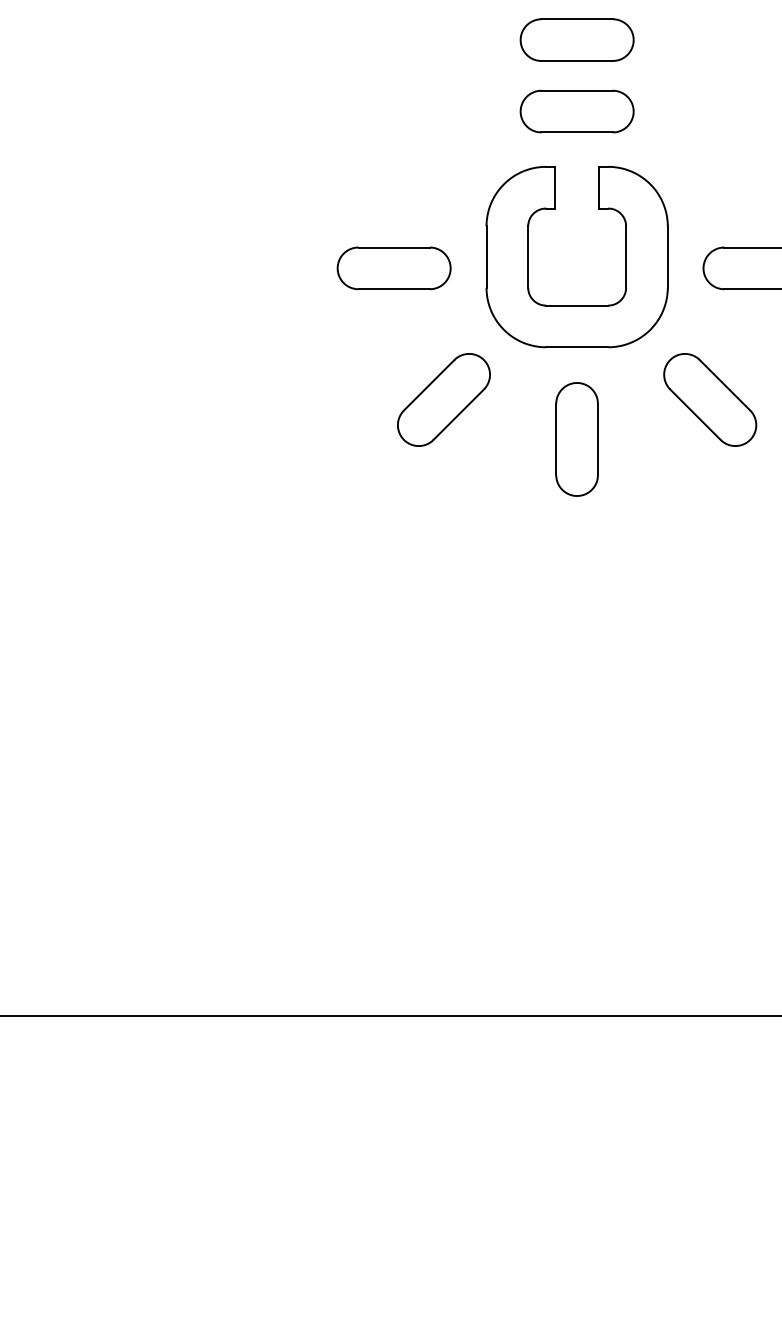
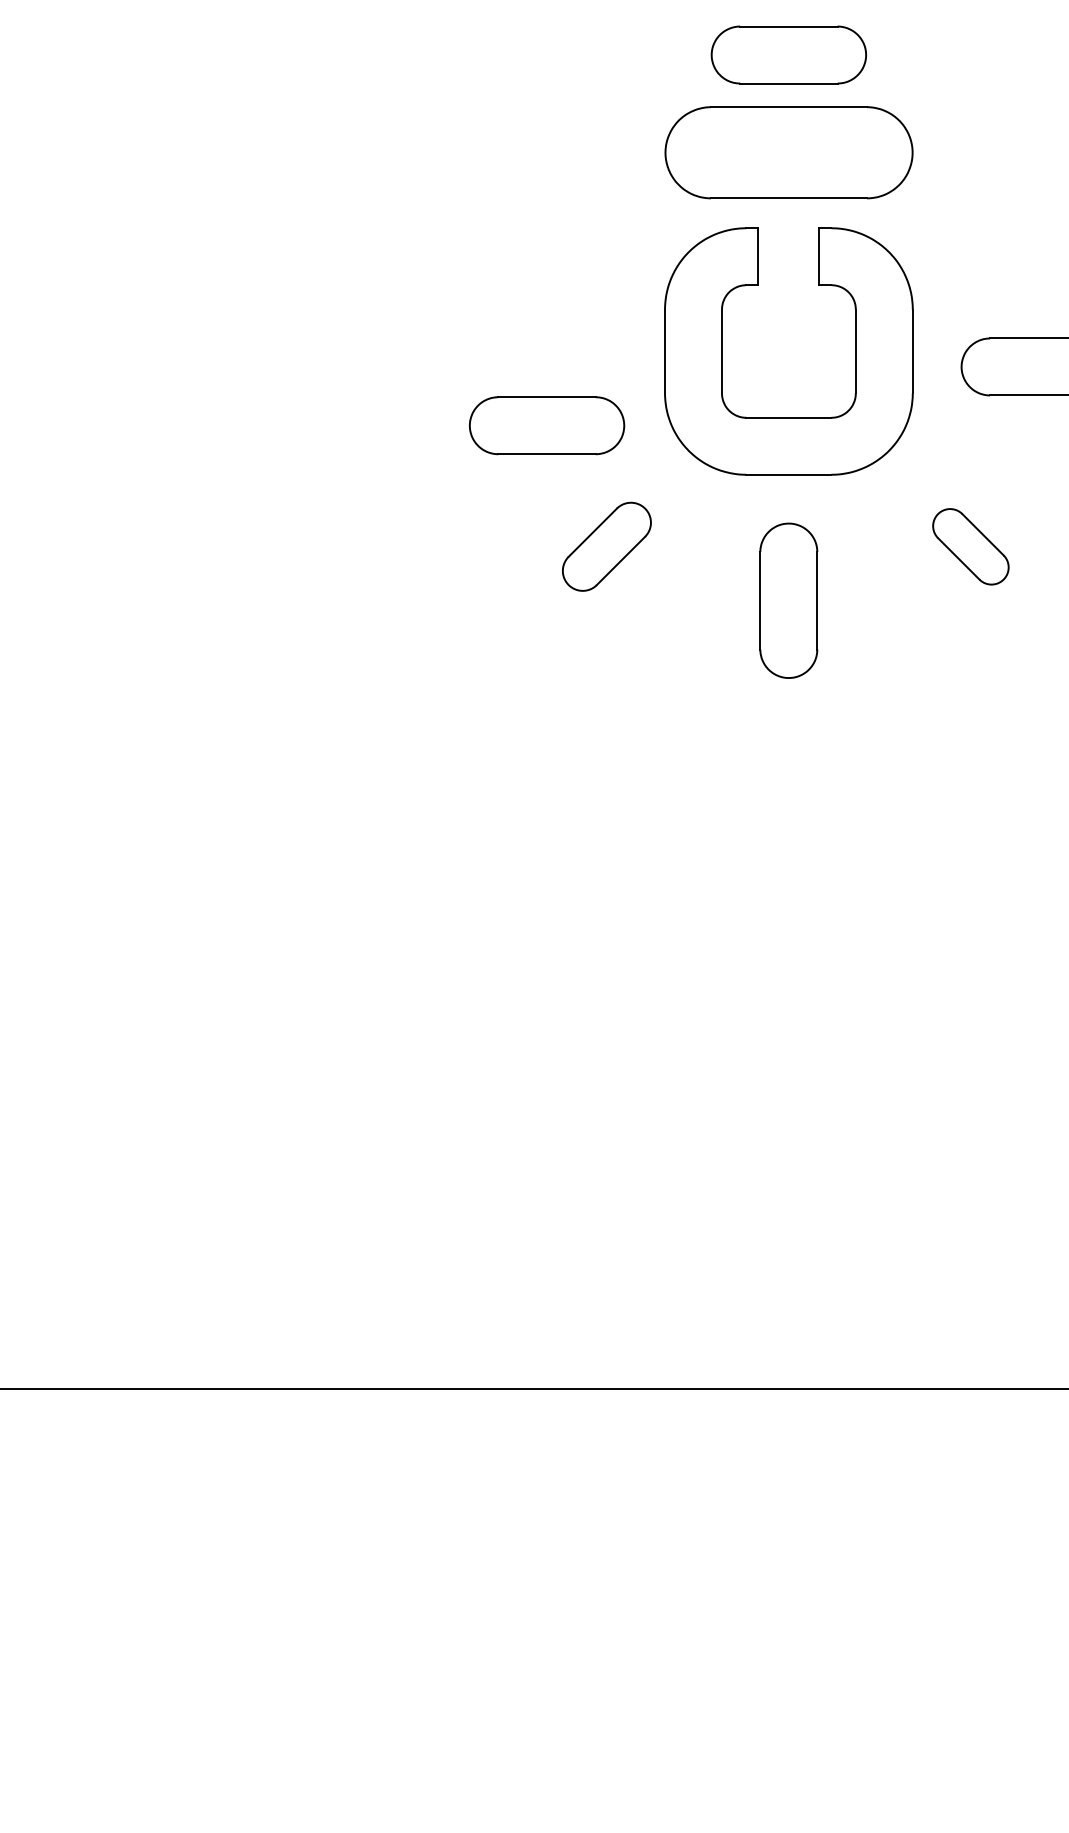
part: (576, 111) -> (788, 152), size x1.6
part: (393, 268) -> (546, 425), moved
part: (443, 399) -> (606, 546), size x0.7
part: (710, 399) -> (971, 546), size x0.6

